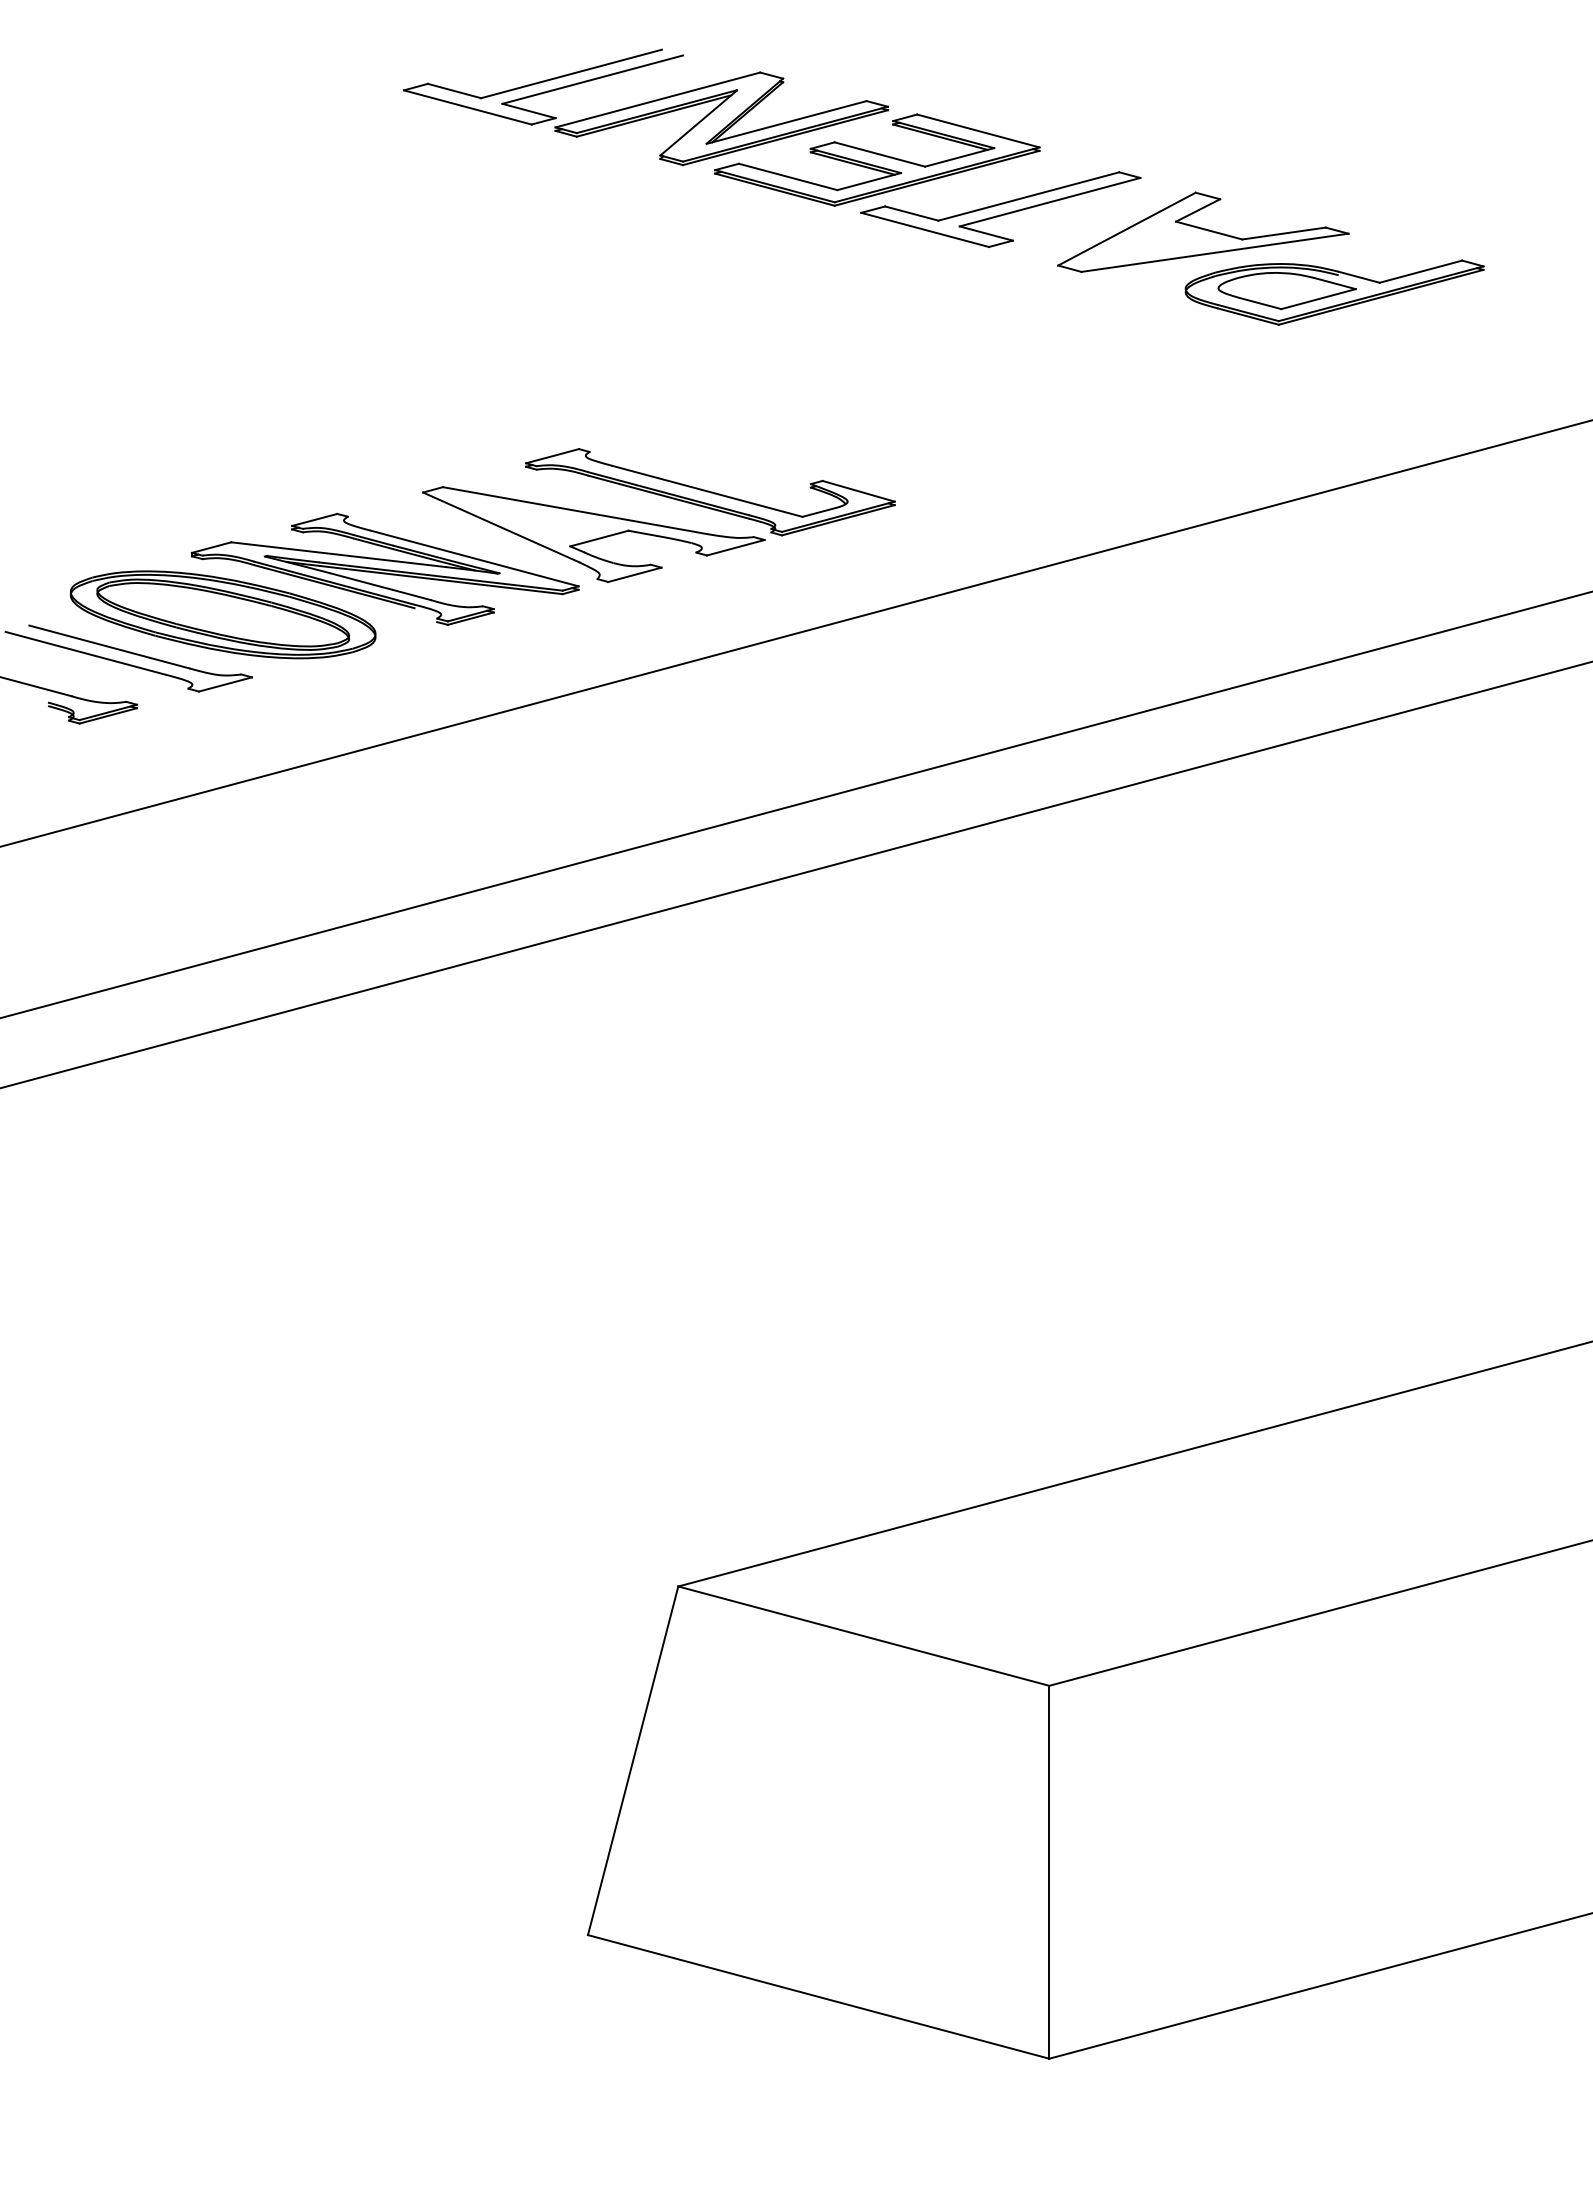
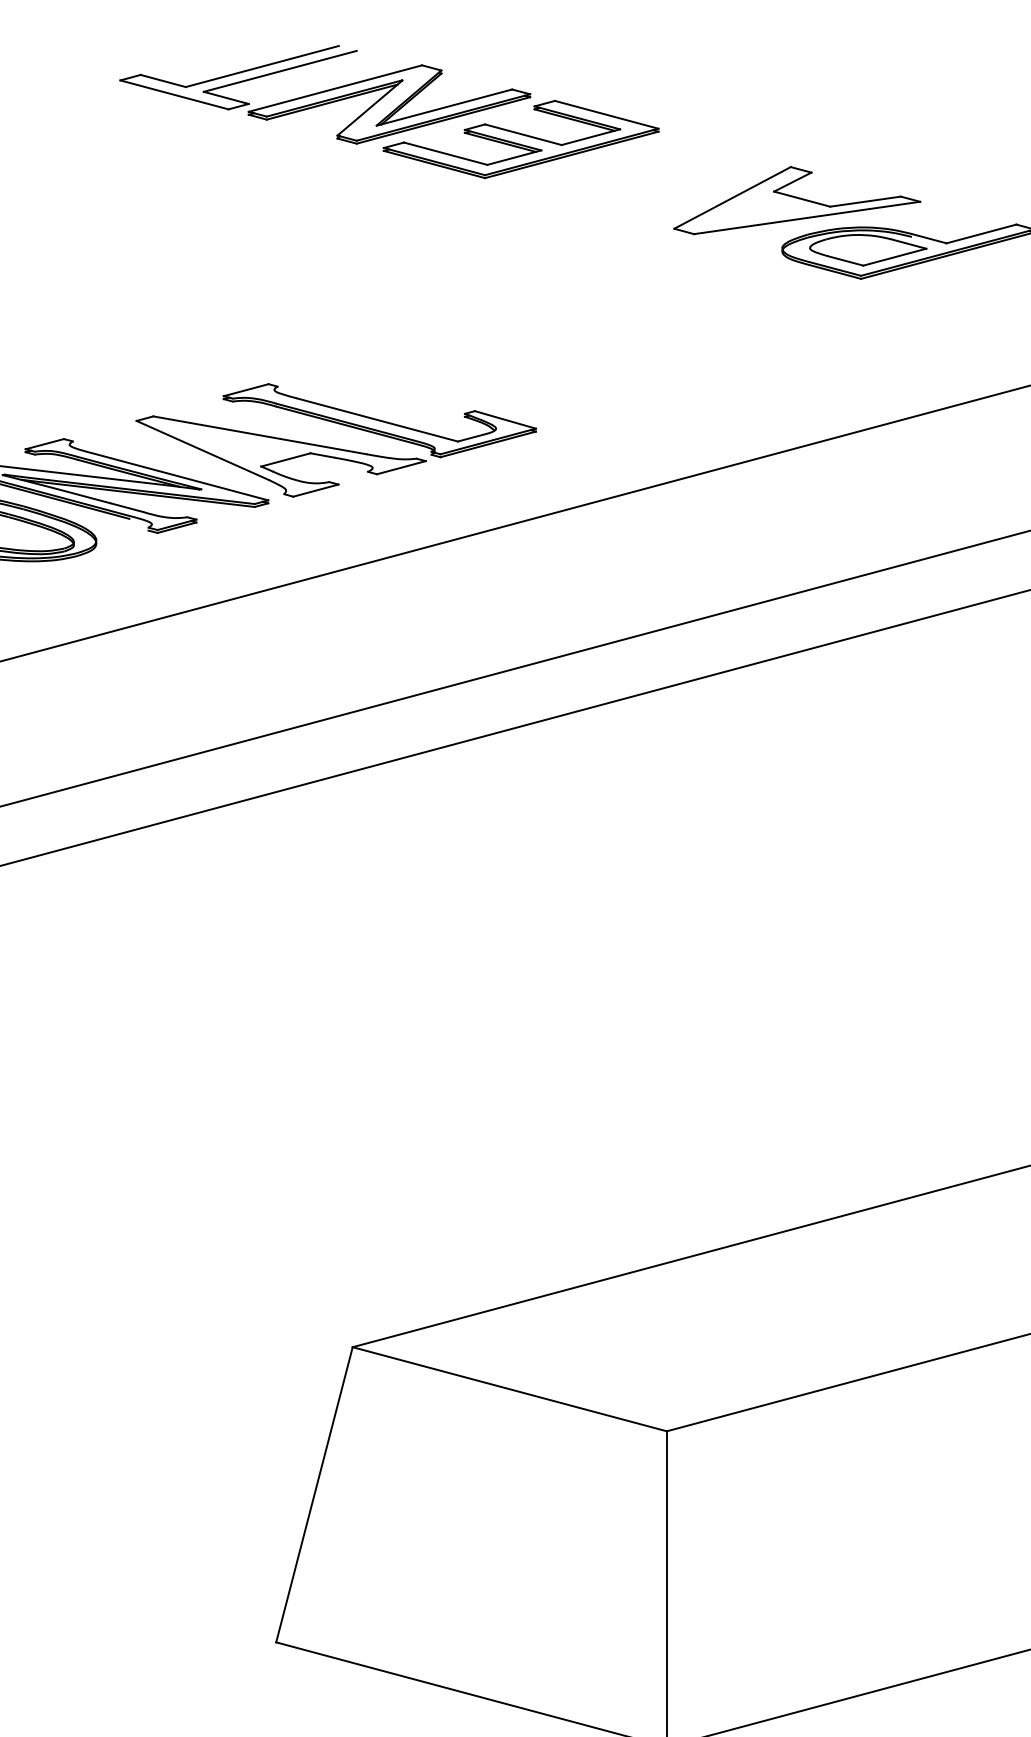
part: (1000, 209) -> (625, 181), removed

